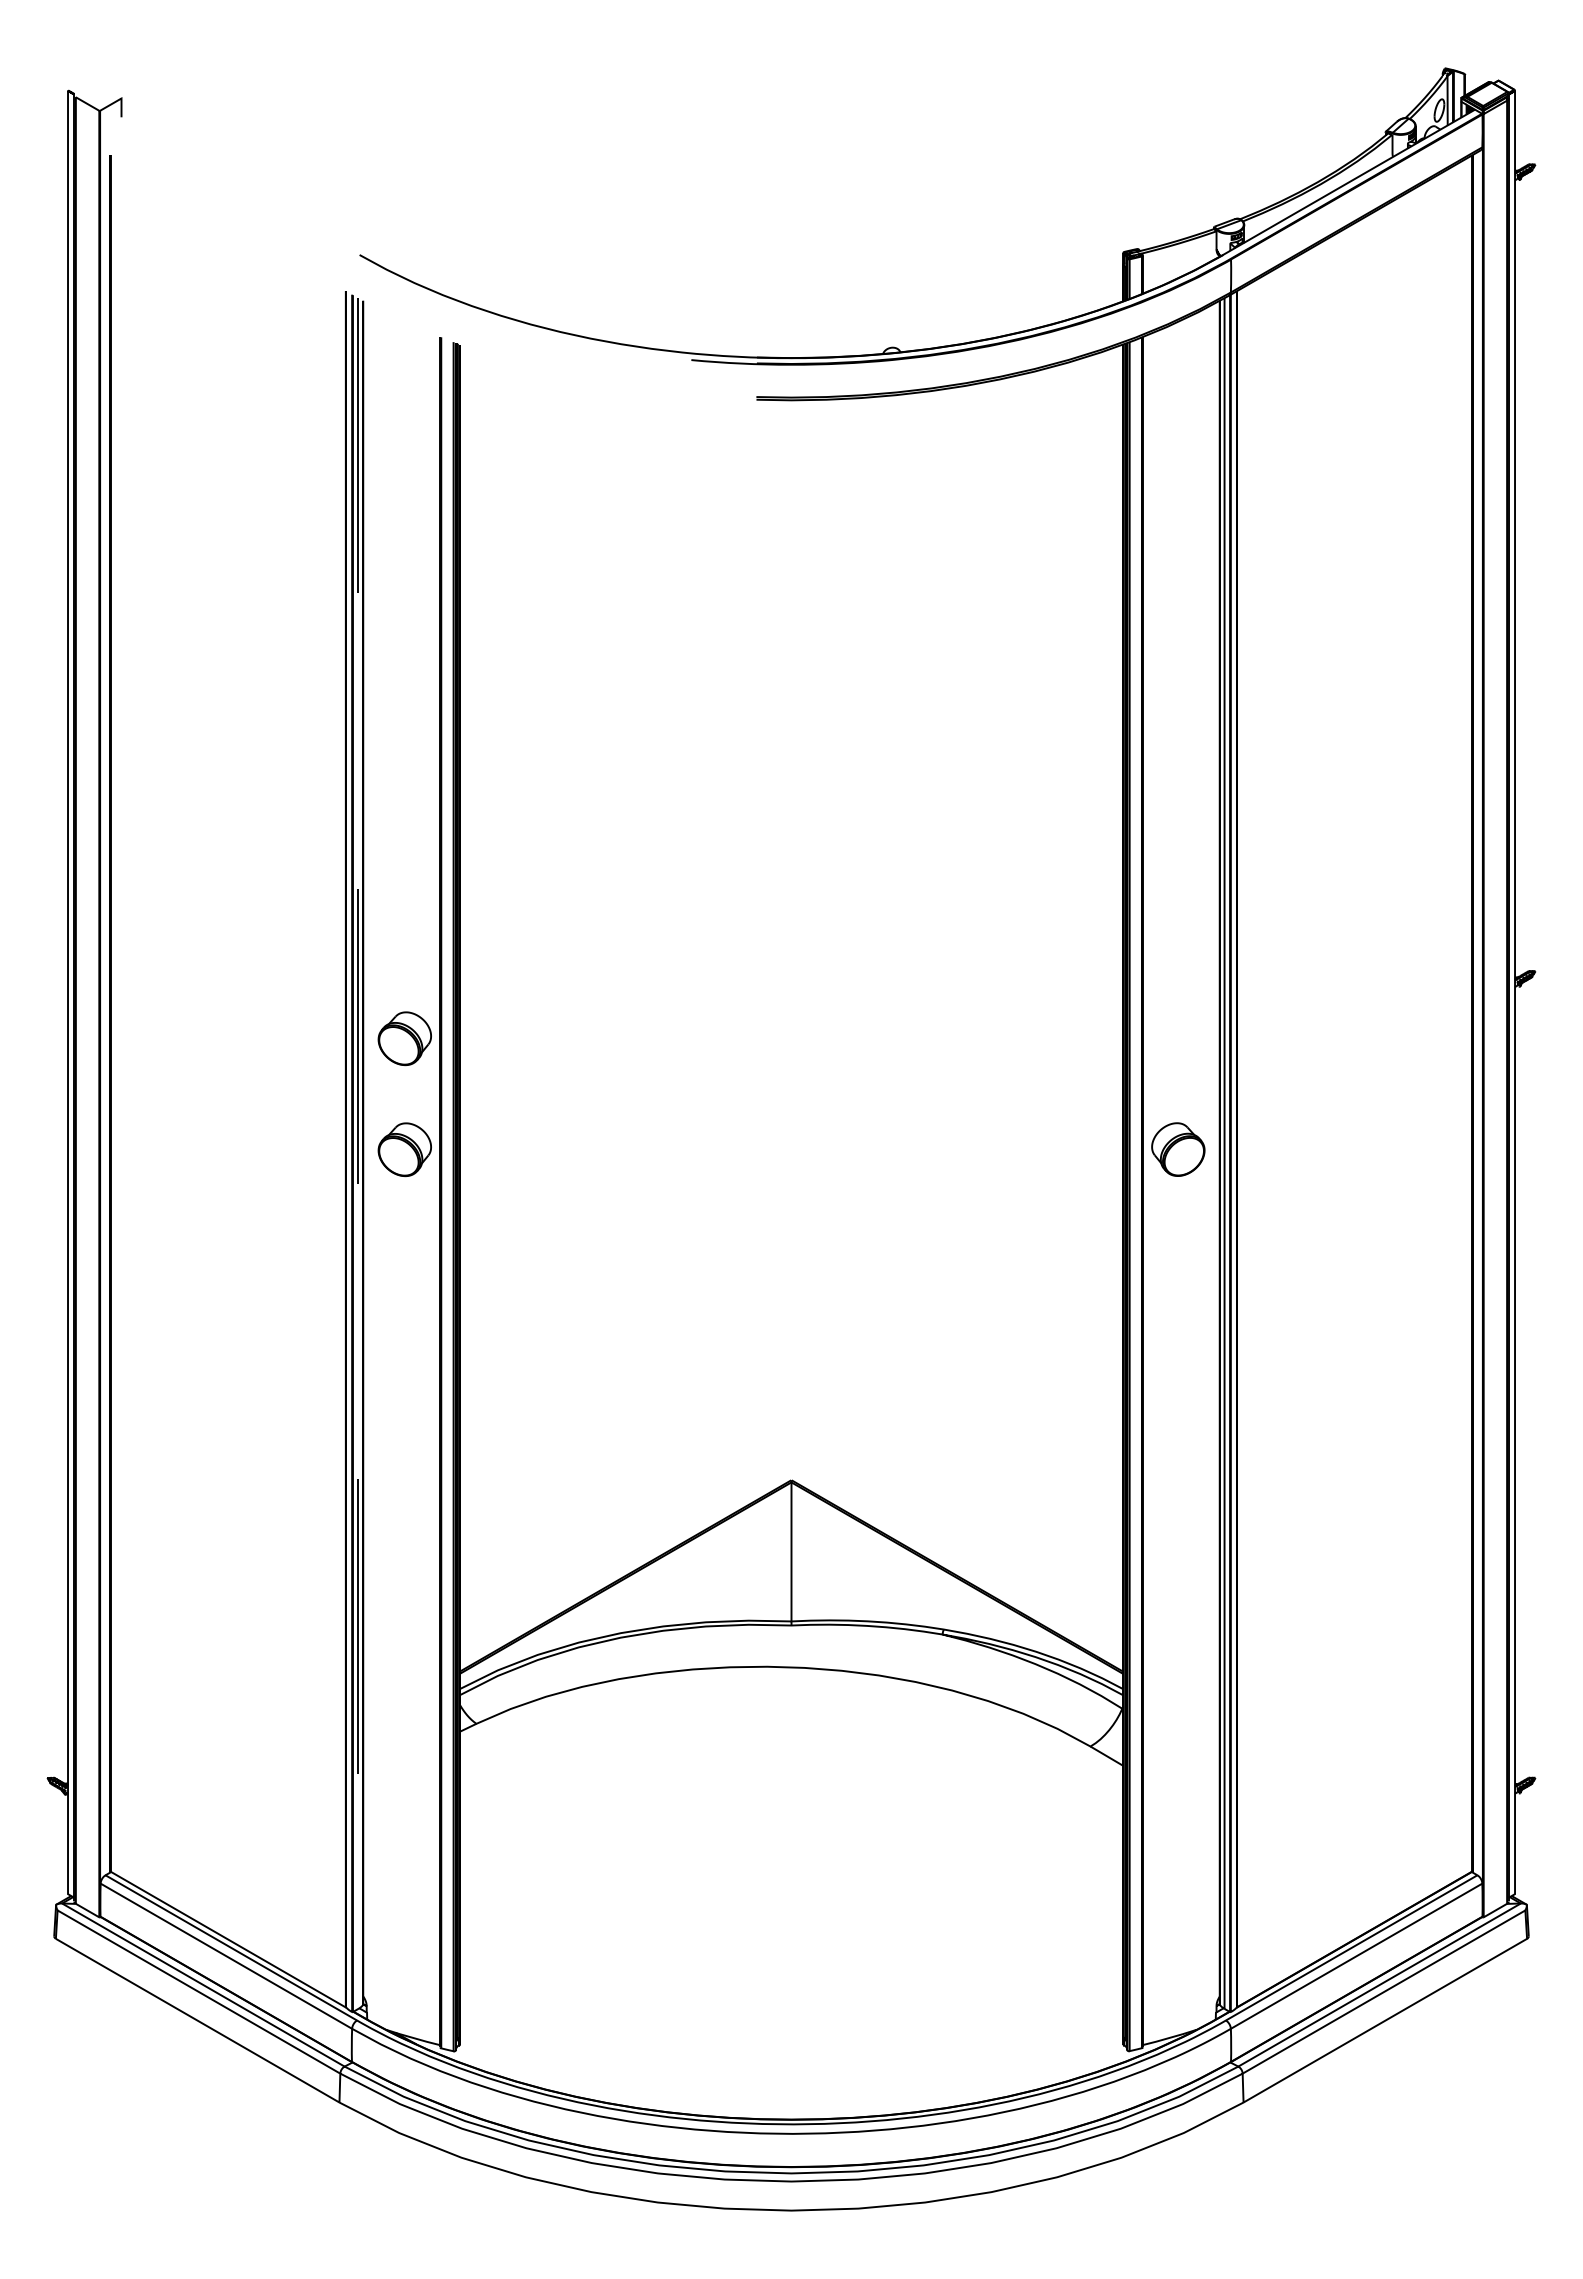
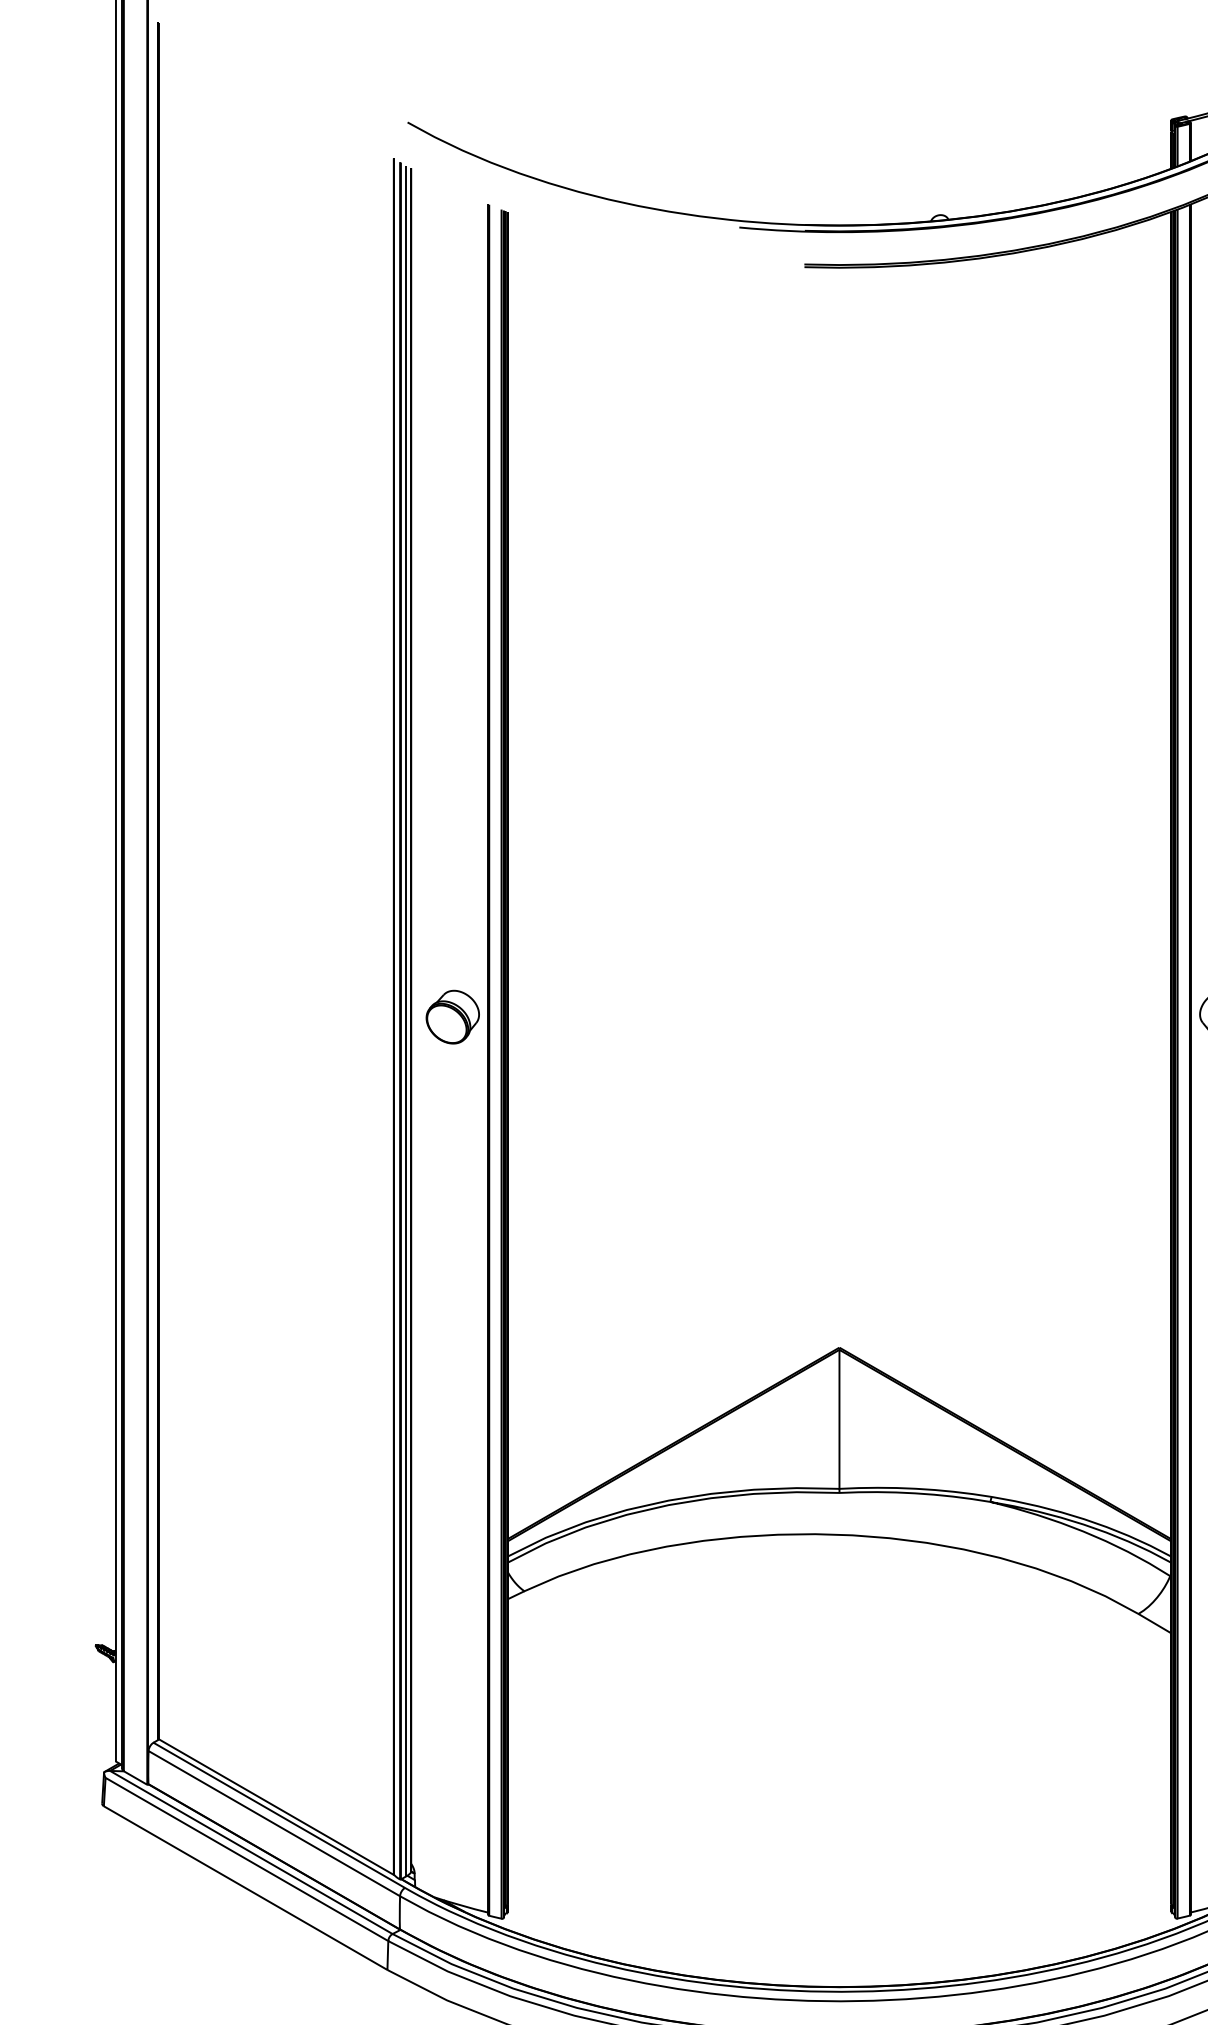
part: (404, 1038) -> (452, 905), removed
line: (358, 1153) -> (406, 1020), dashed -> solid

